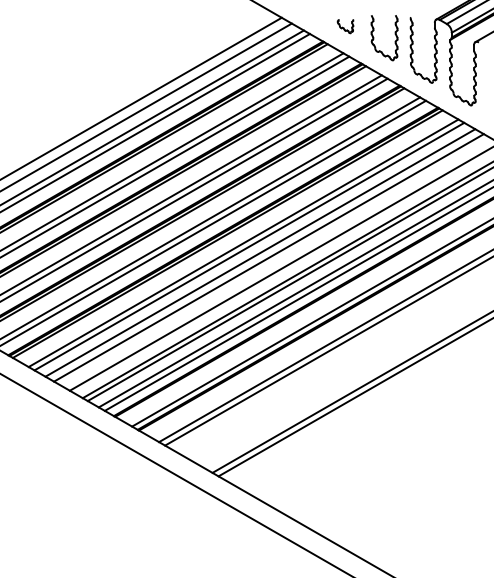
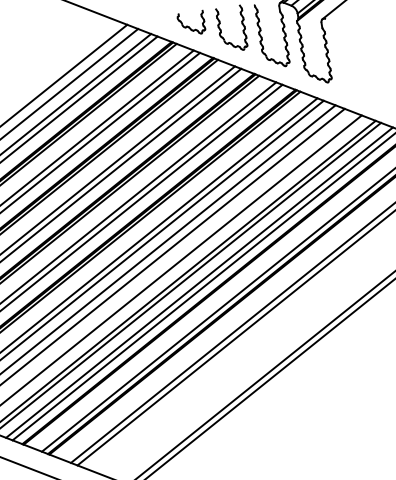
part: (345, 26) -> (191, 23), size x1.67

